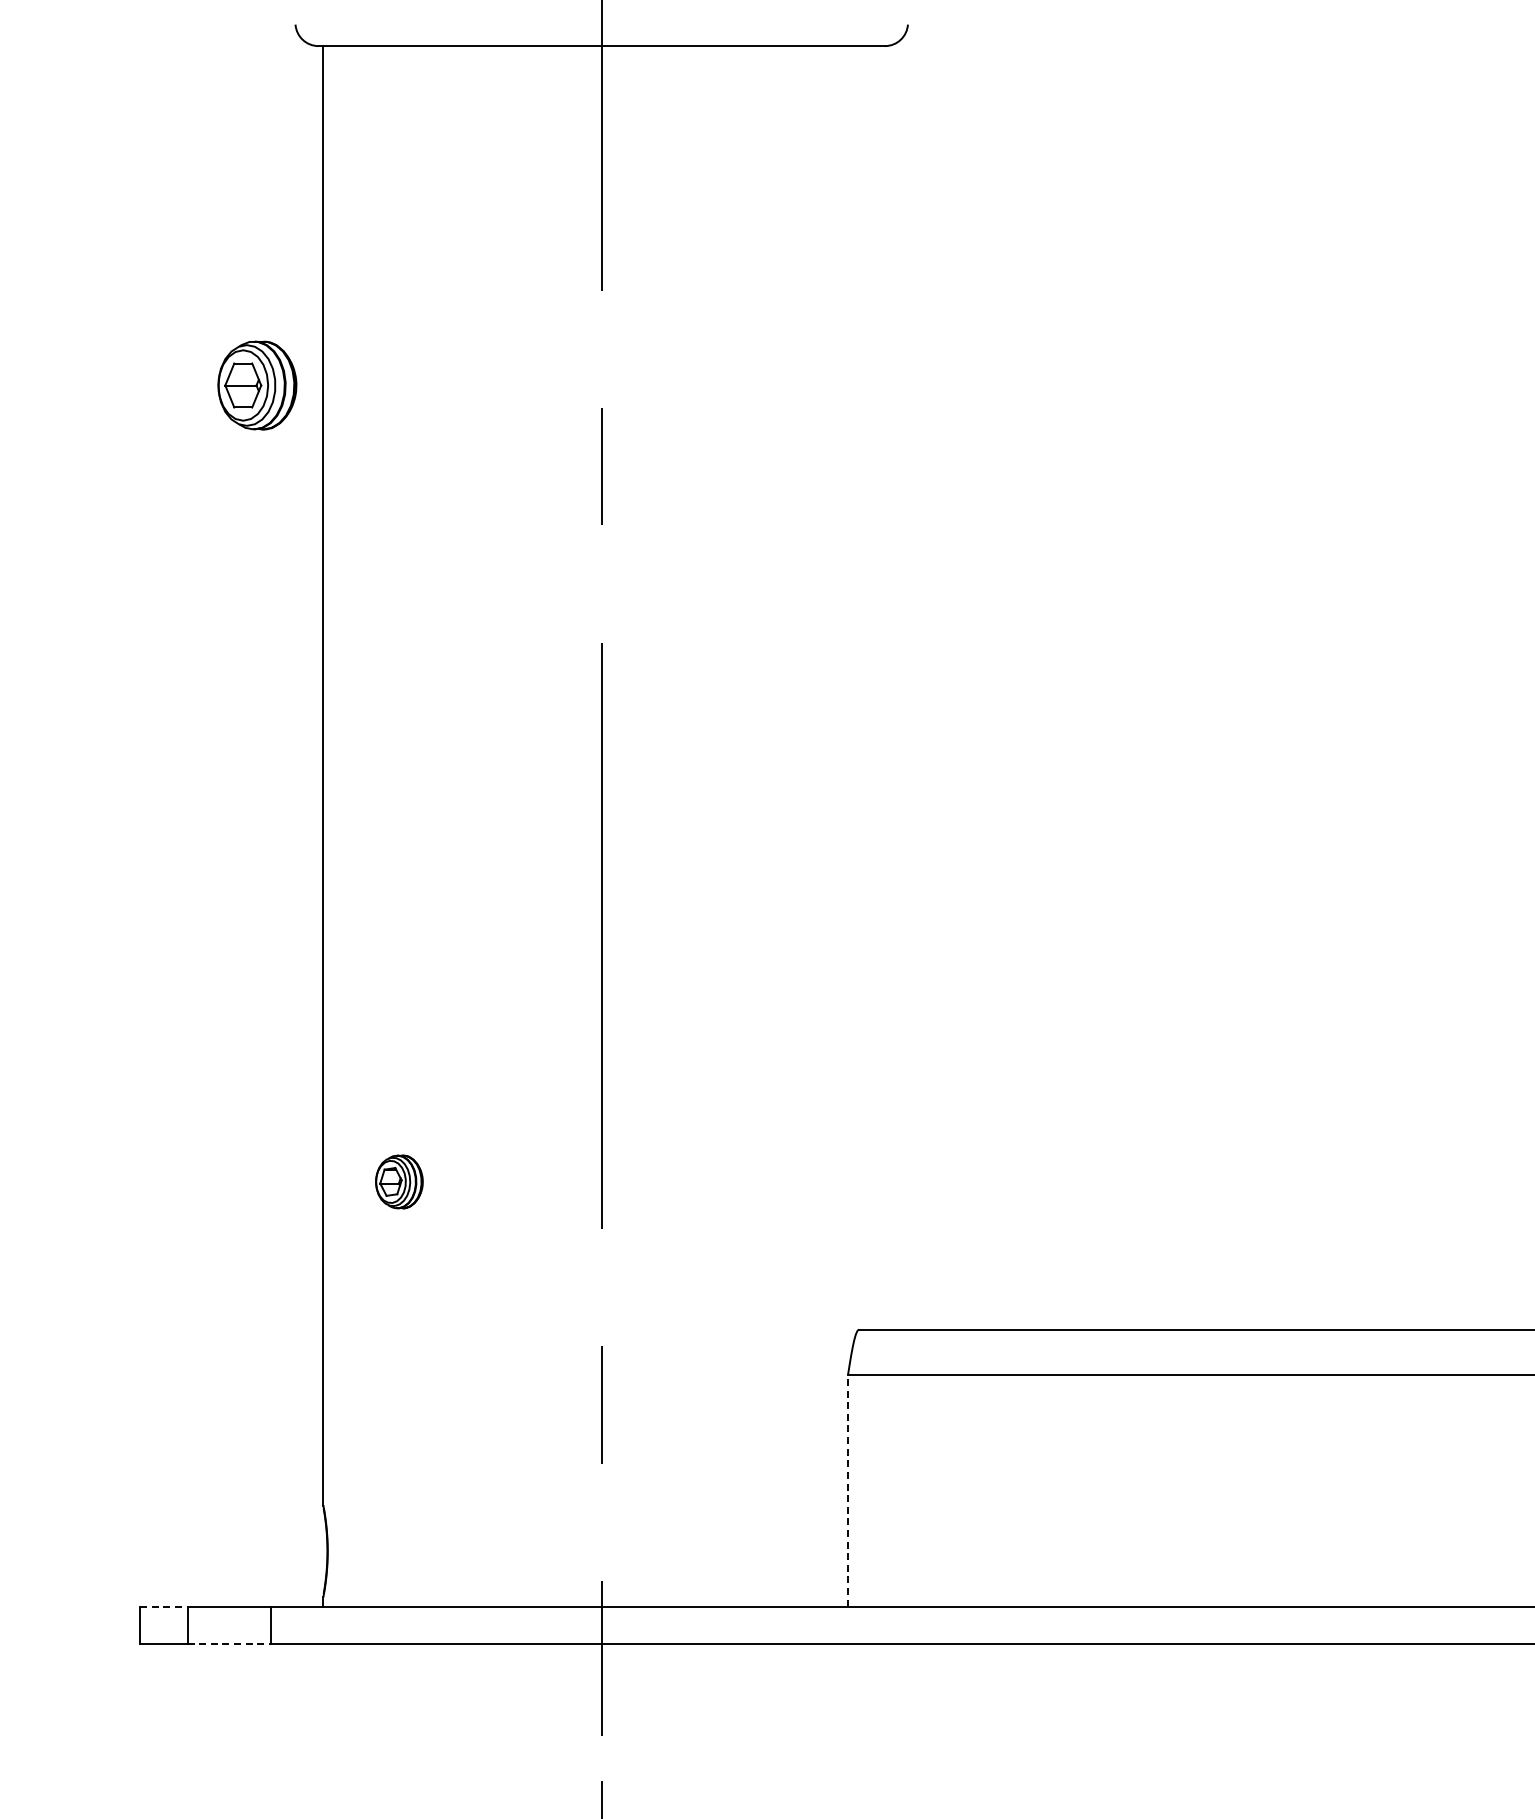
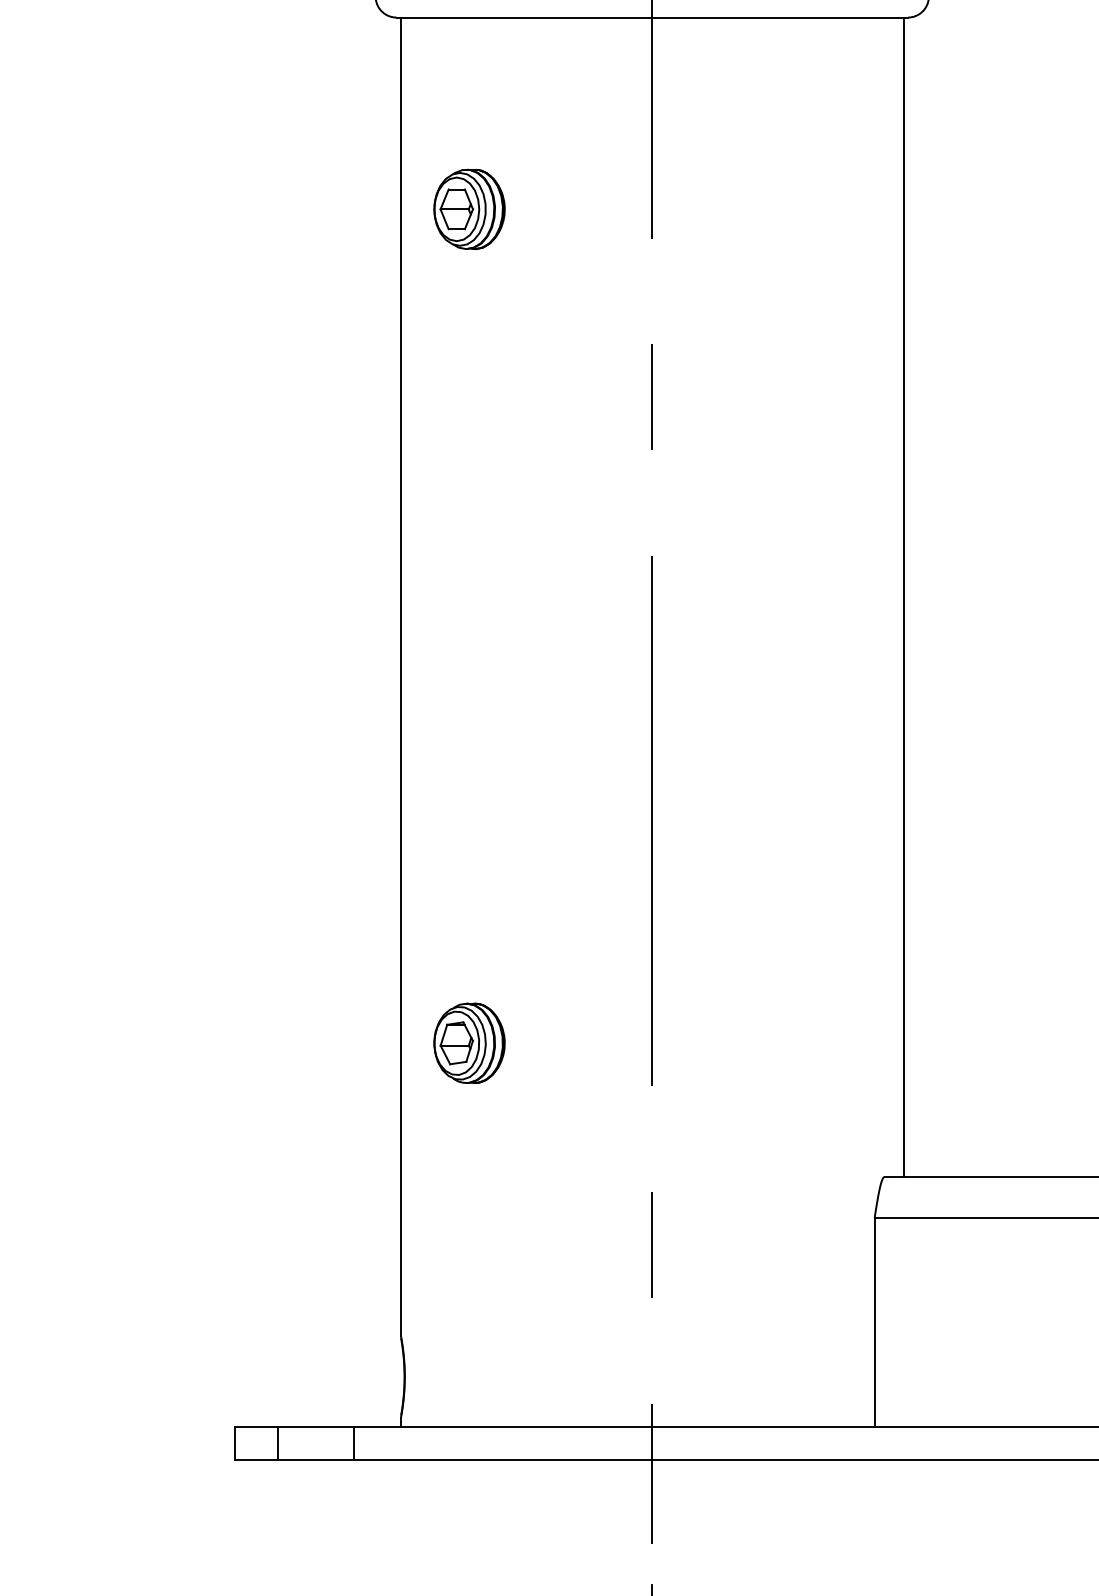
part: (257, 385) -> (469, 209), moved
line: (880, 687) -> (904, 596), added
part: (399, 1181) -> (469, 1042), size x1.67
line: (848, 1490) -> (875, 1321), dashed -> solid
line: (163, 1606) -> (256, 1426), dashed -> solid
line: (229, 1643) -> (316, 1460), dashed -> solid

